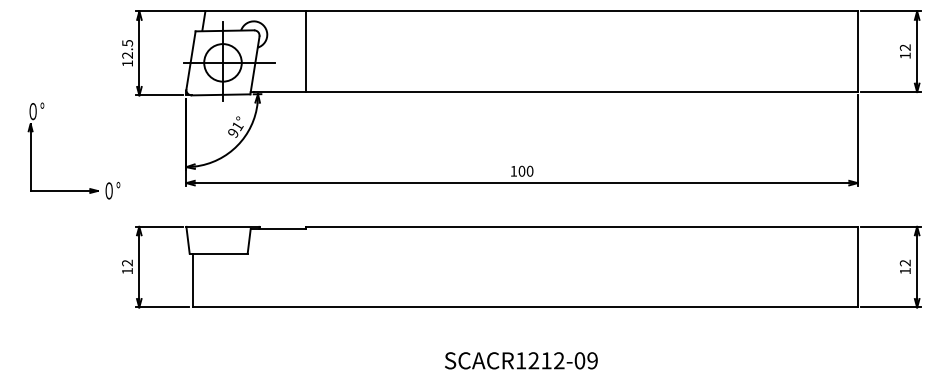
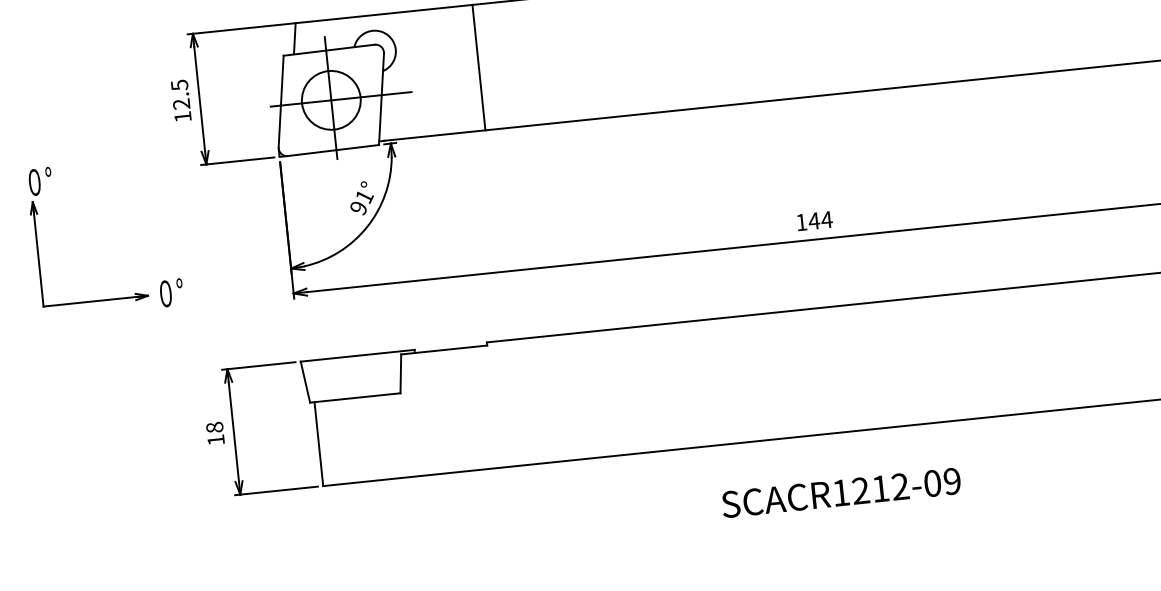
line: (305, 51) -> (478, 67), moved
text: (525, 170) -> (819, 219), 100 -> 144
part: (73, 190) -> (110, 298), moved
text: (127, 262) -> (214, 426), 12 -> 18
text: (521, 360) -> (841, 492), moved

